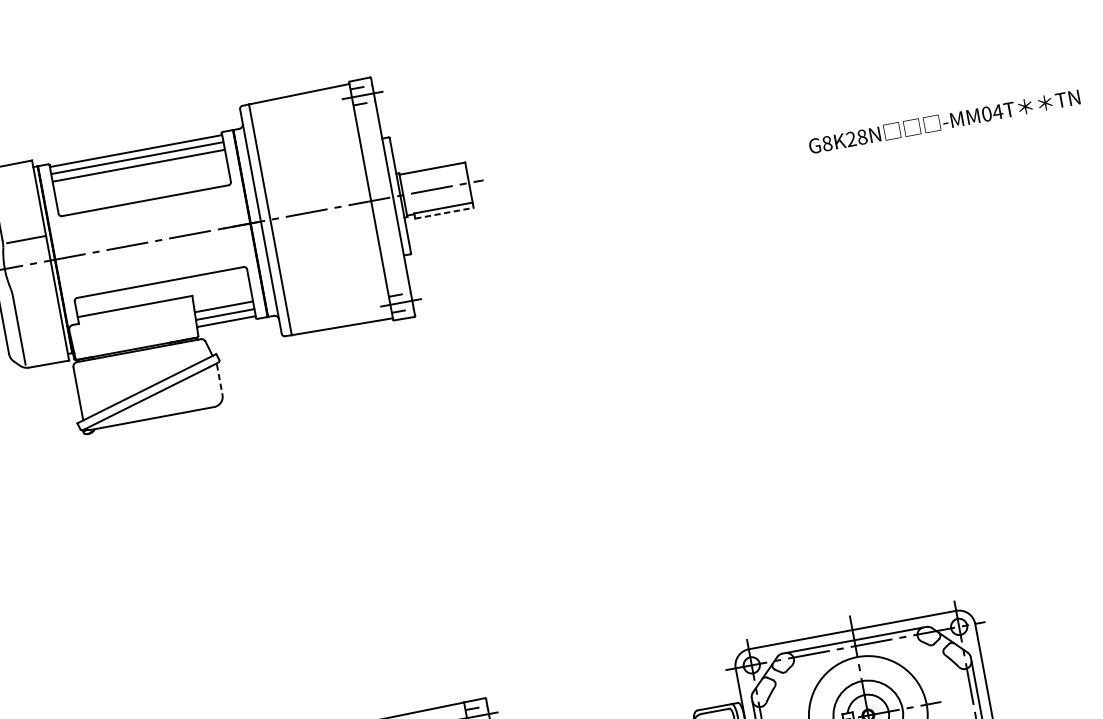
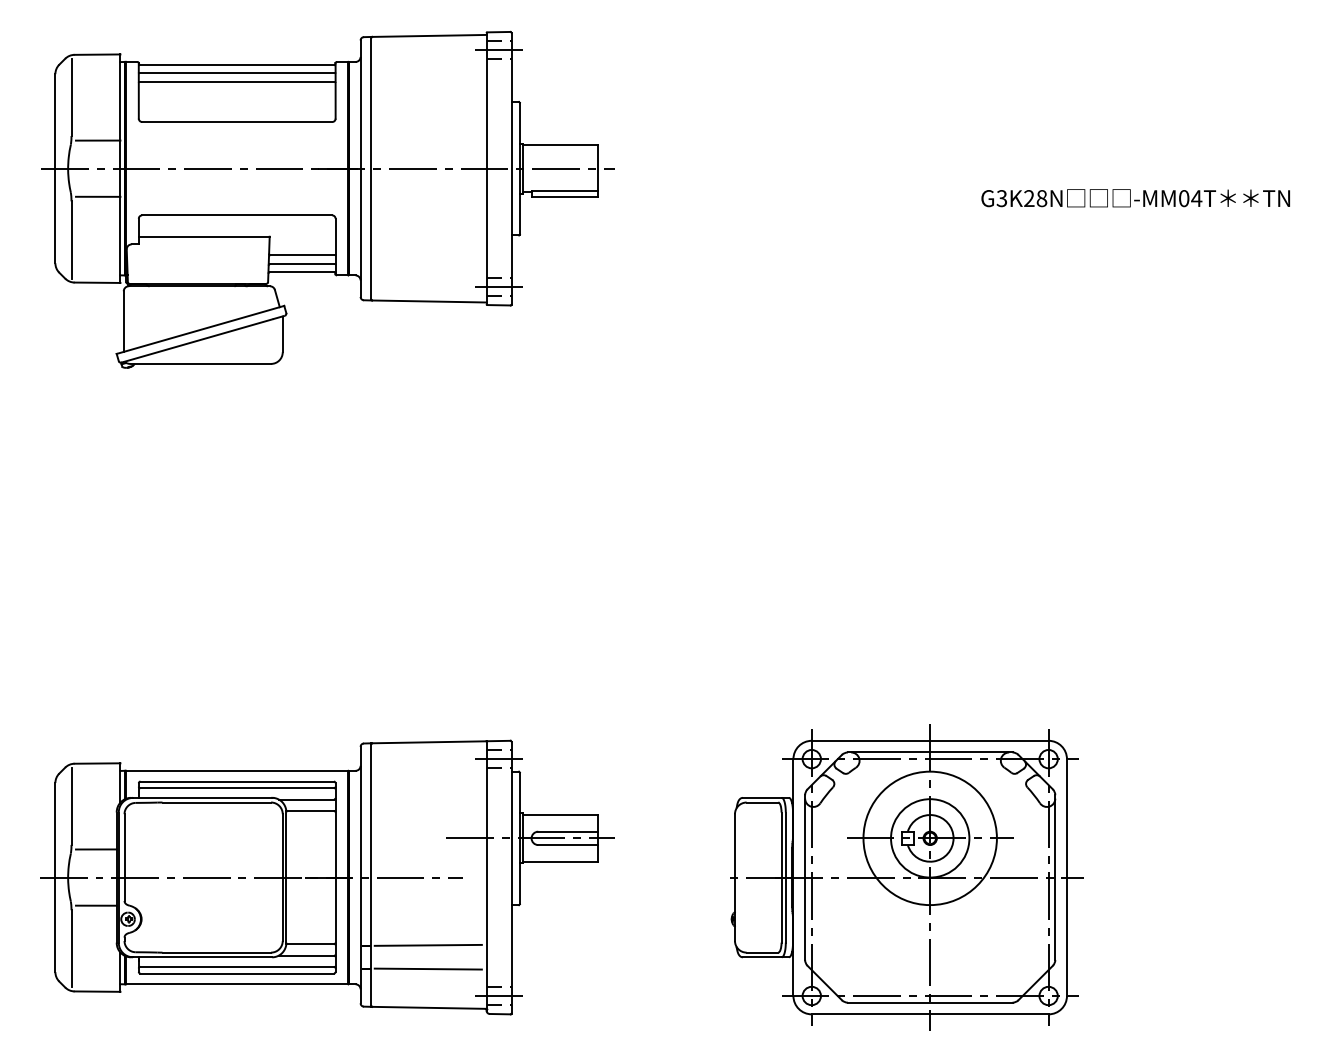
text: (826, 143) -> (1001, 198), G8K28N -> G3K28N
line: (444, 213) -> (565, 197), dashed -> solid
line: (35, 288) -> (98, 196), added
line: (219, 380) -> (282, 335), dashed -> solid

